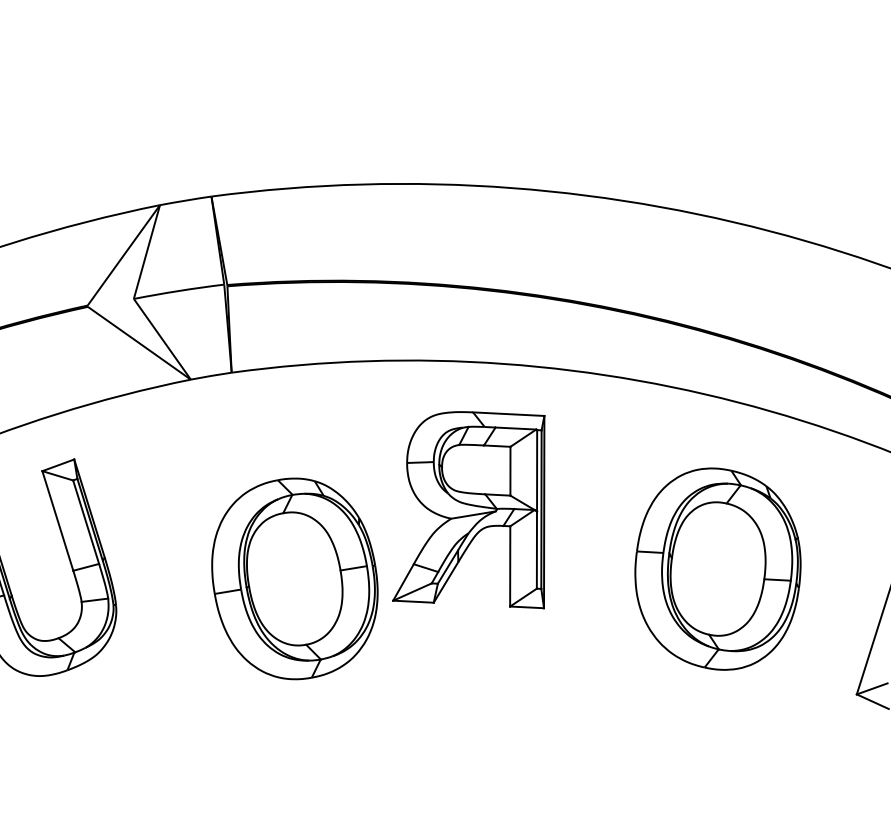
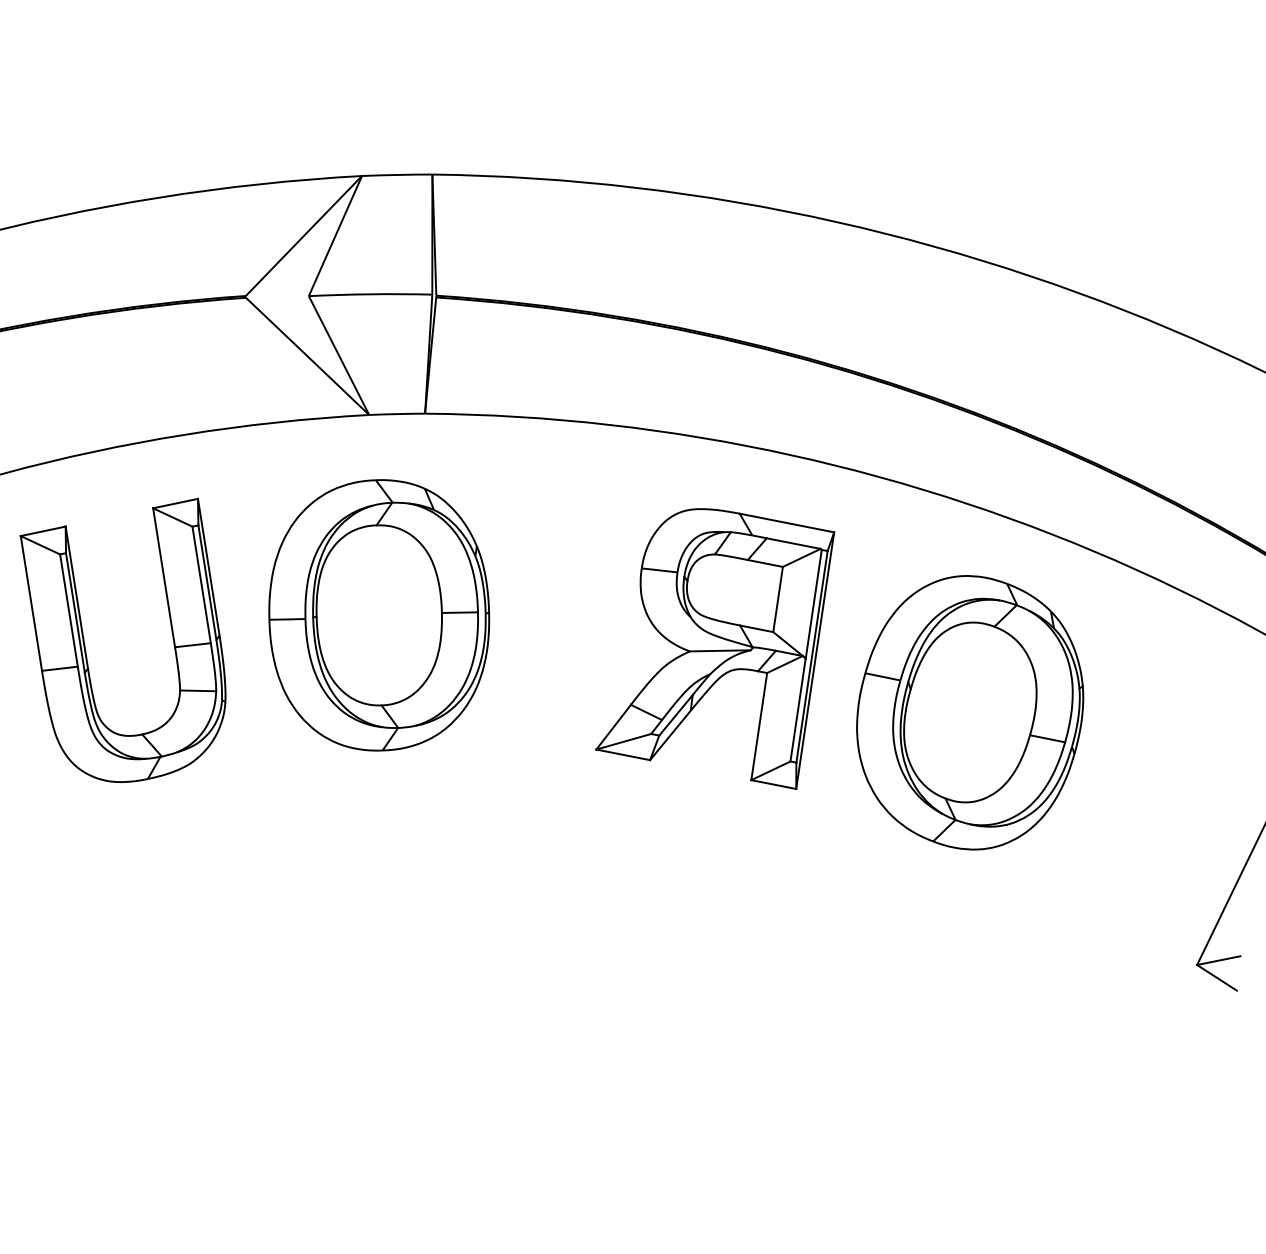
part: (718, 568) -> (970, 712), moved
part: (295, 579) -> (379, 615), moved

